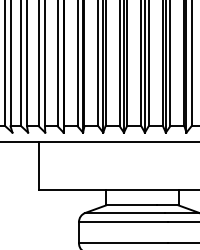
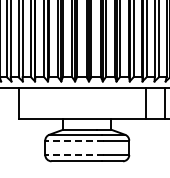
line: (123, 221) -> (74, 140), solid -> dashed
line: (123, 244) -> (74, 155), solid -> dashed

